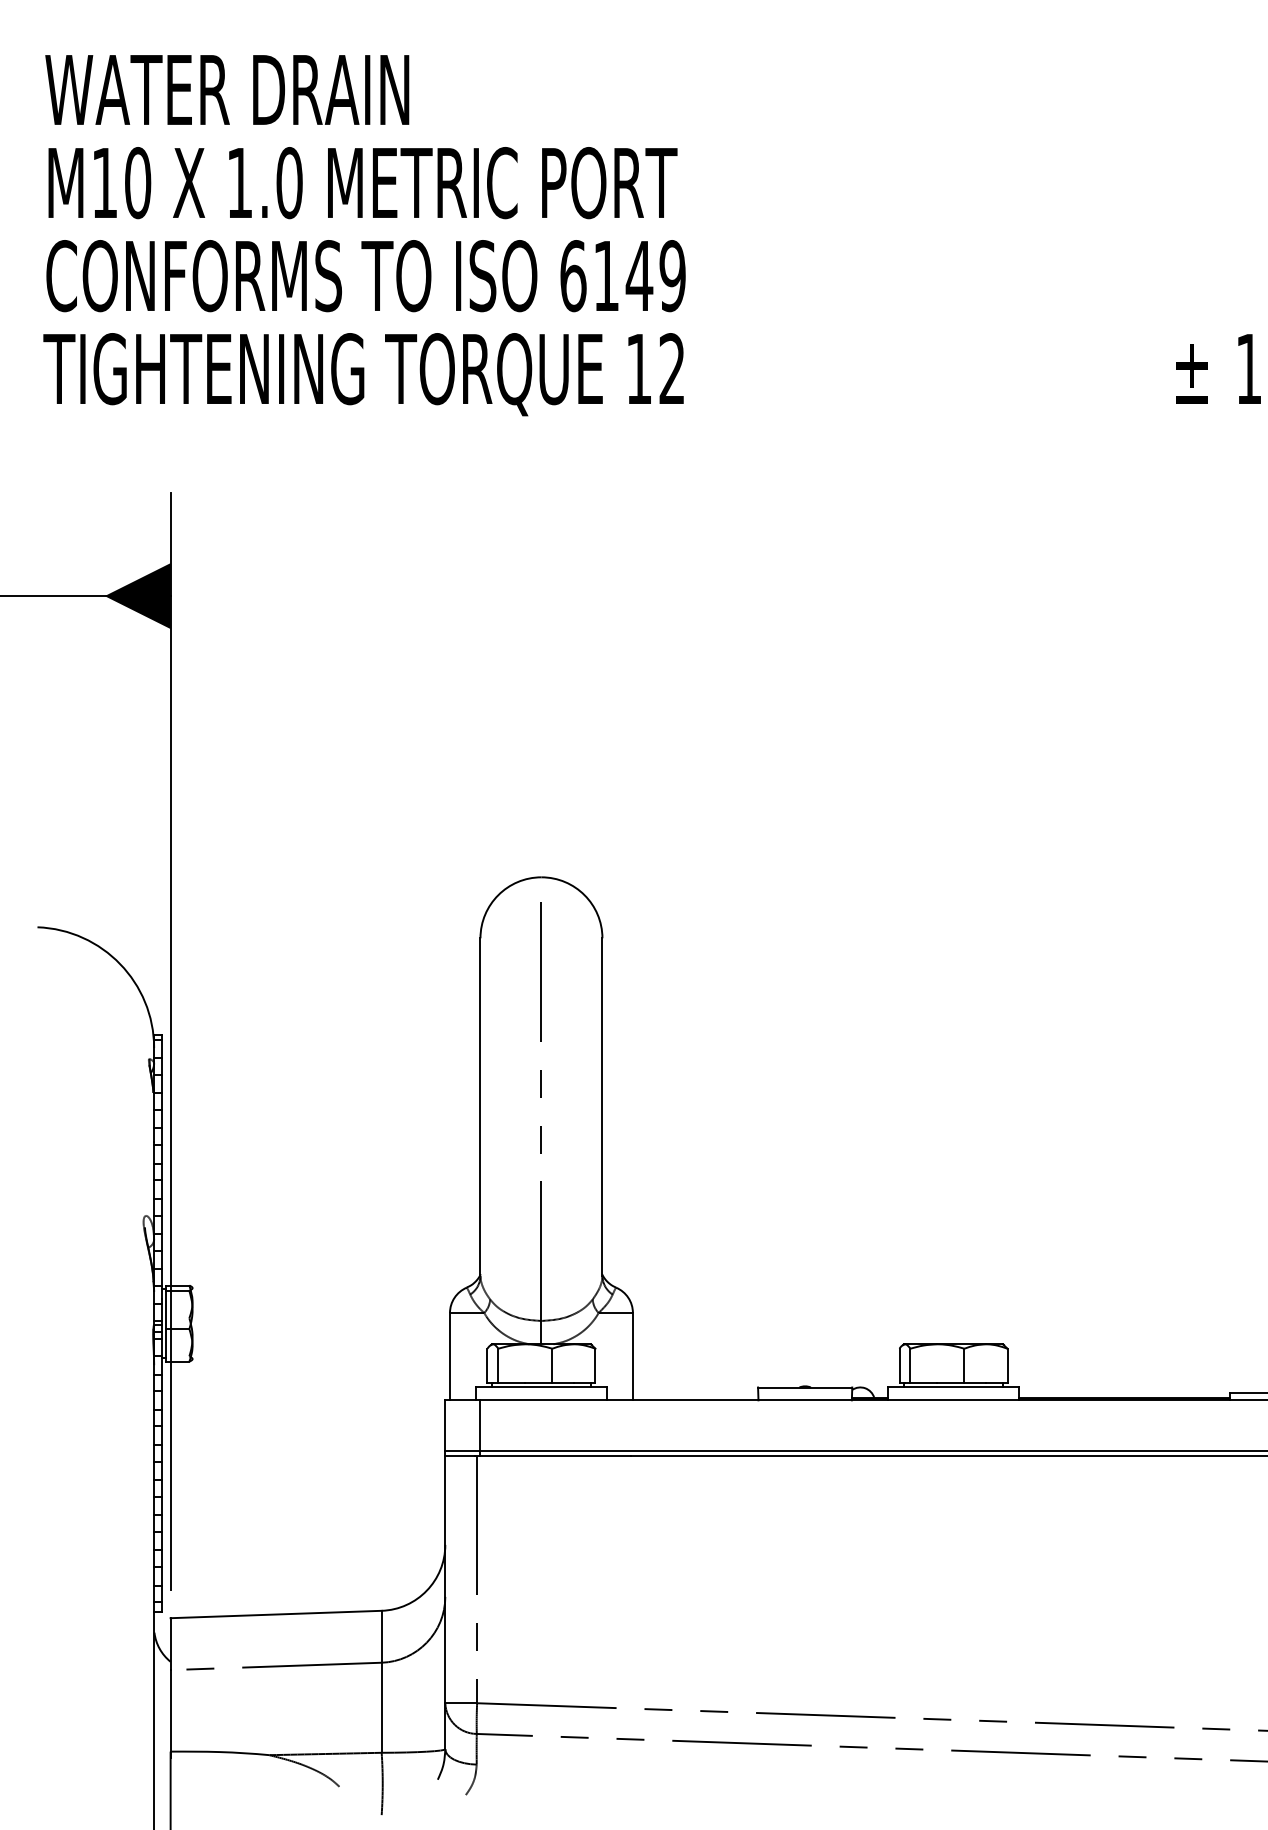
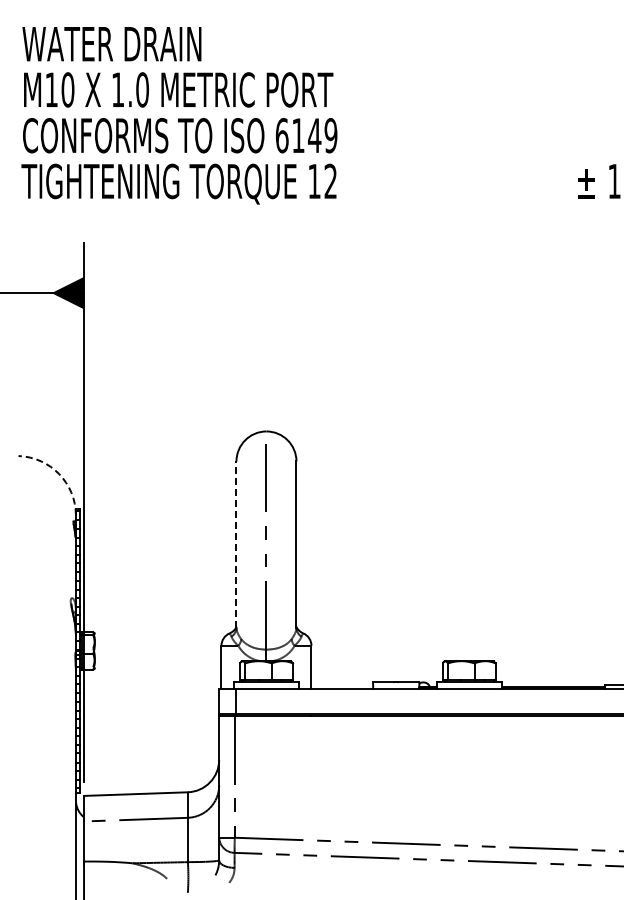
arc: (120, 964) -> (59, 474), solid -> dashed
line: (480, 1107) -> (236, 544), solid -> dashed

